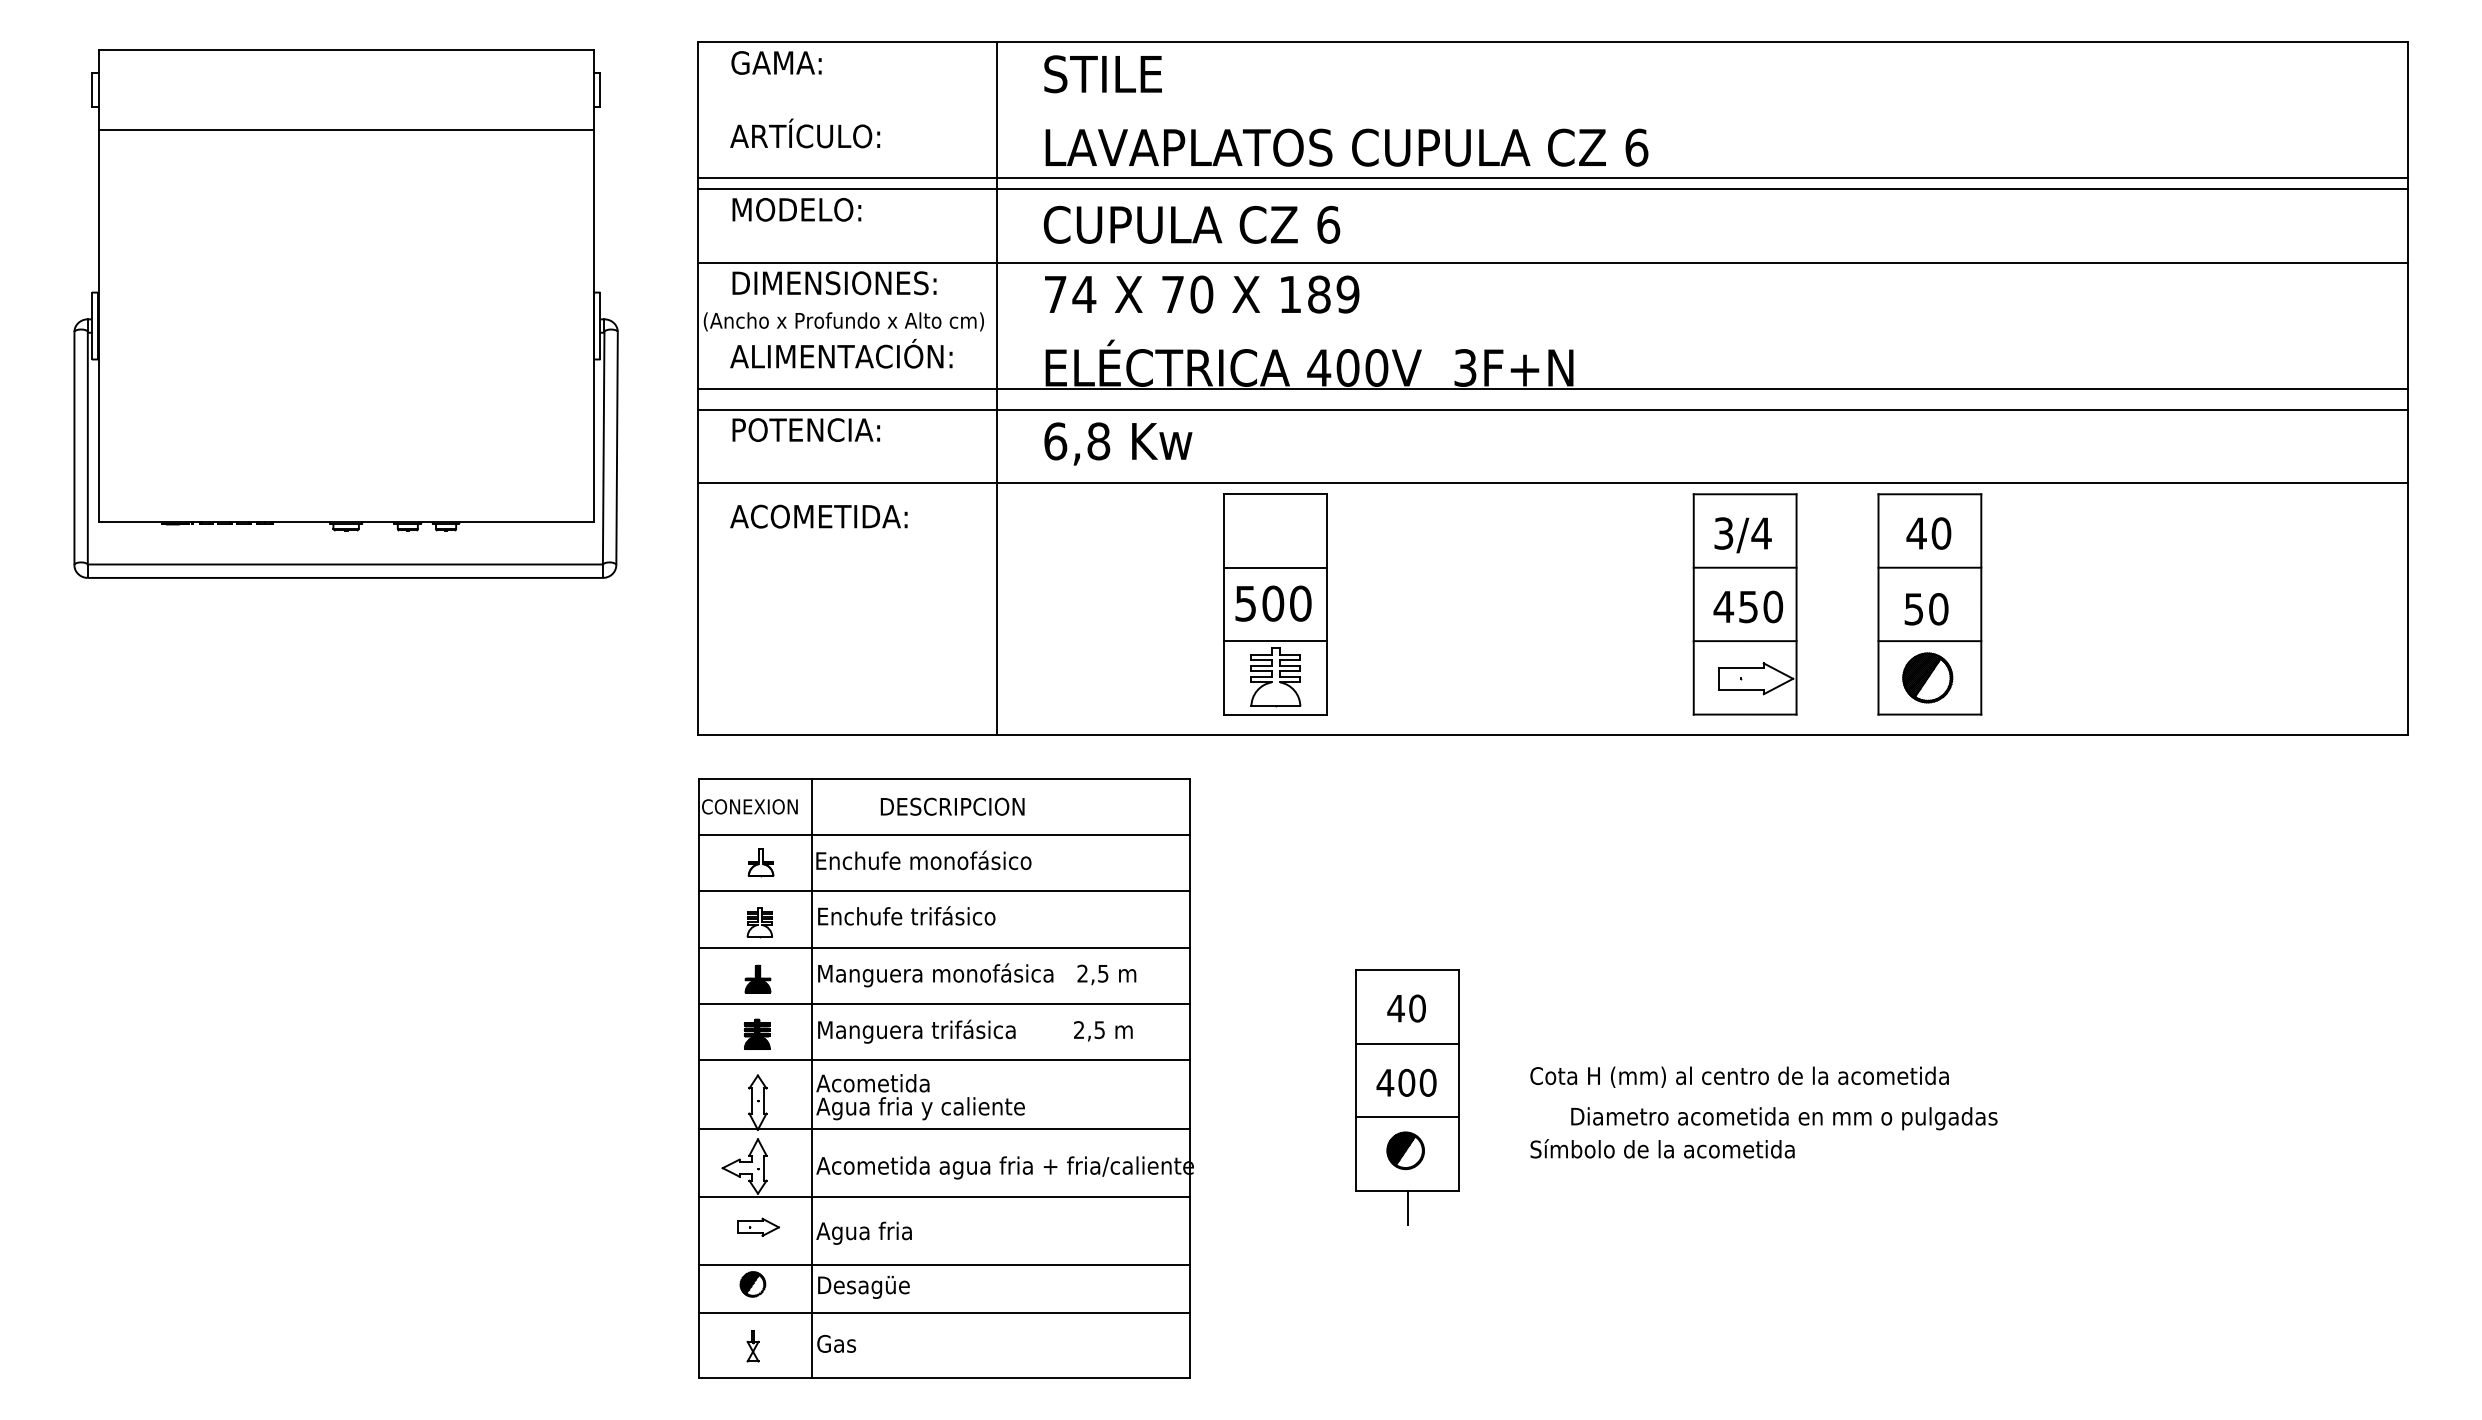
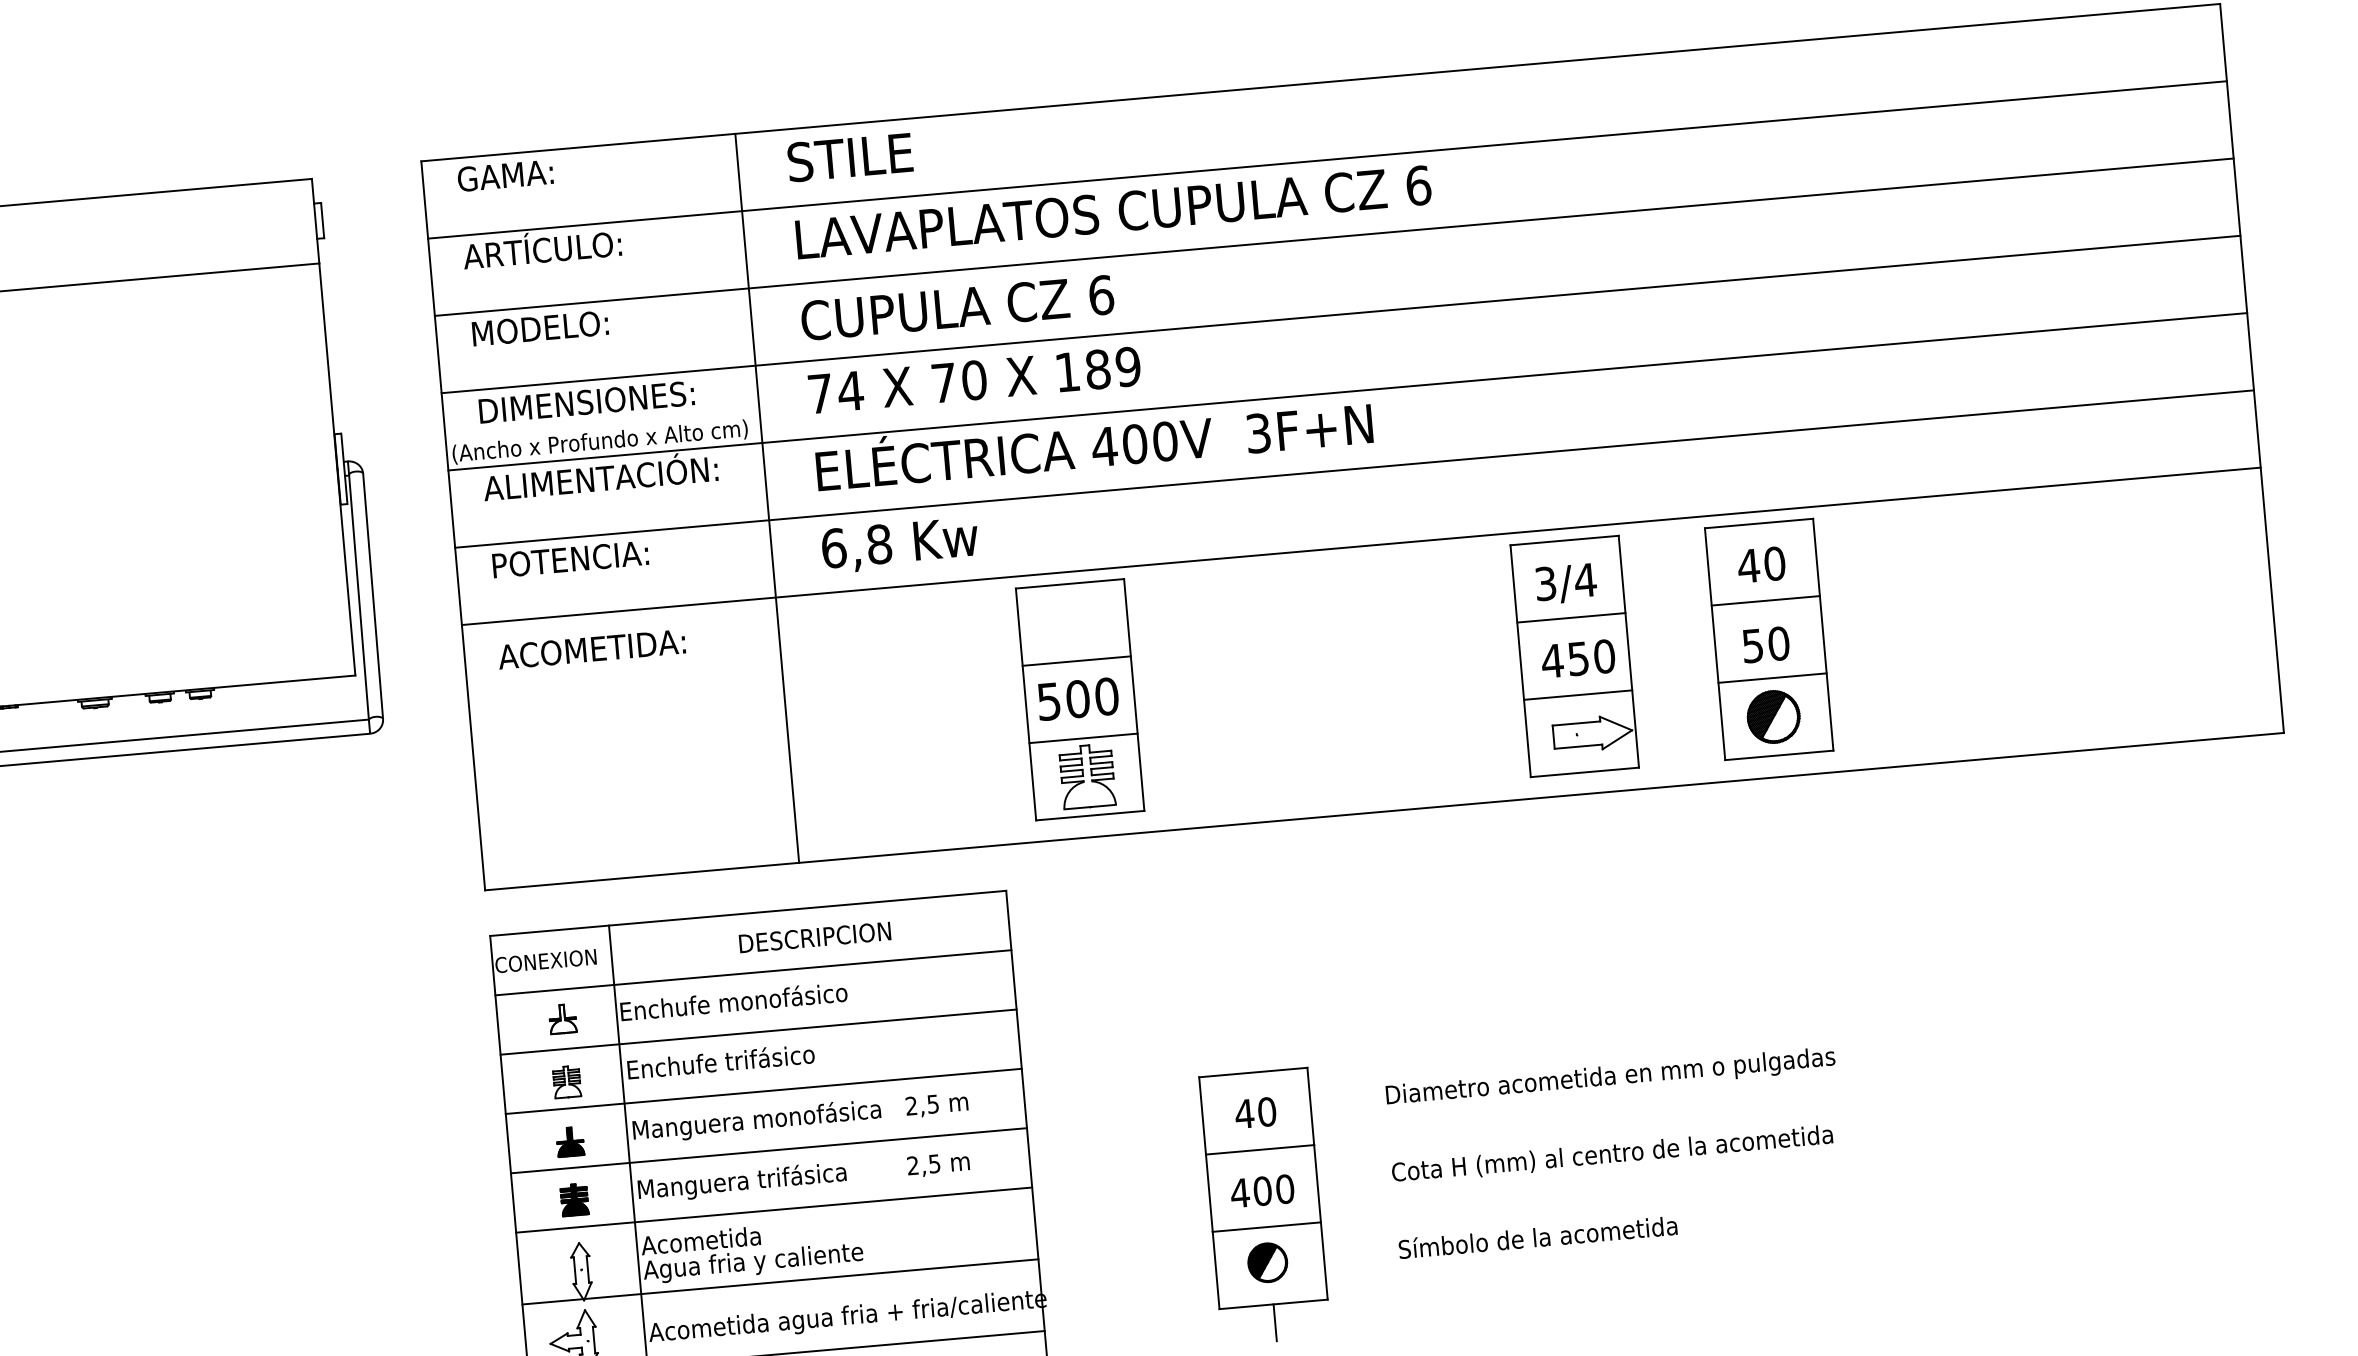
line: (1552, 177) -> (1326, 159), moved
line: (1552, 389) -> (1347, 392), moved
text: (952, 806) -> (814, 937), moved
text: (1784, 1118) -> (1610, 1077), moved

